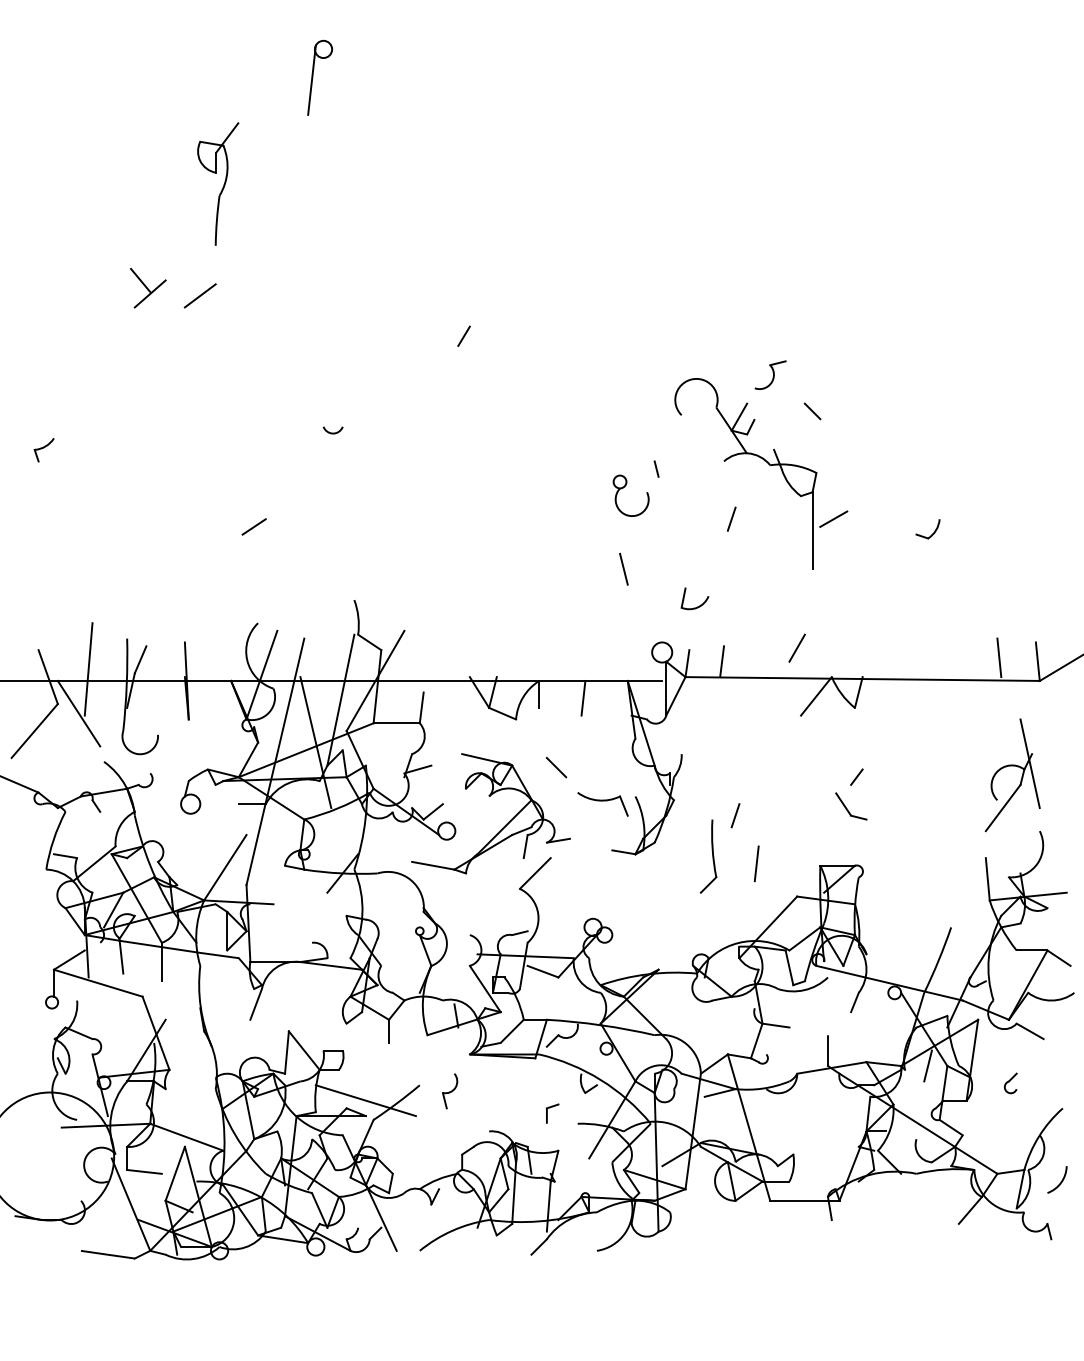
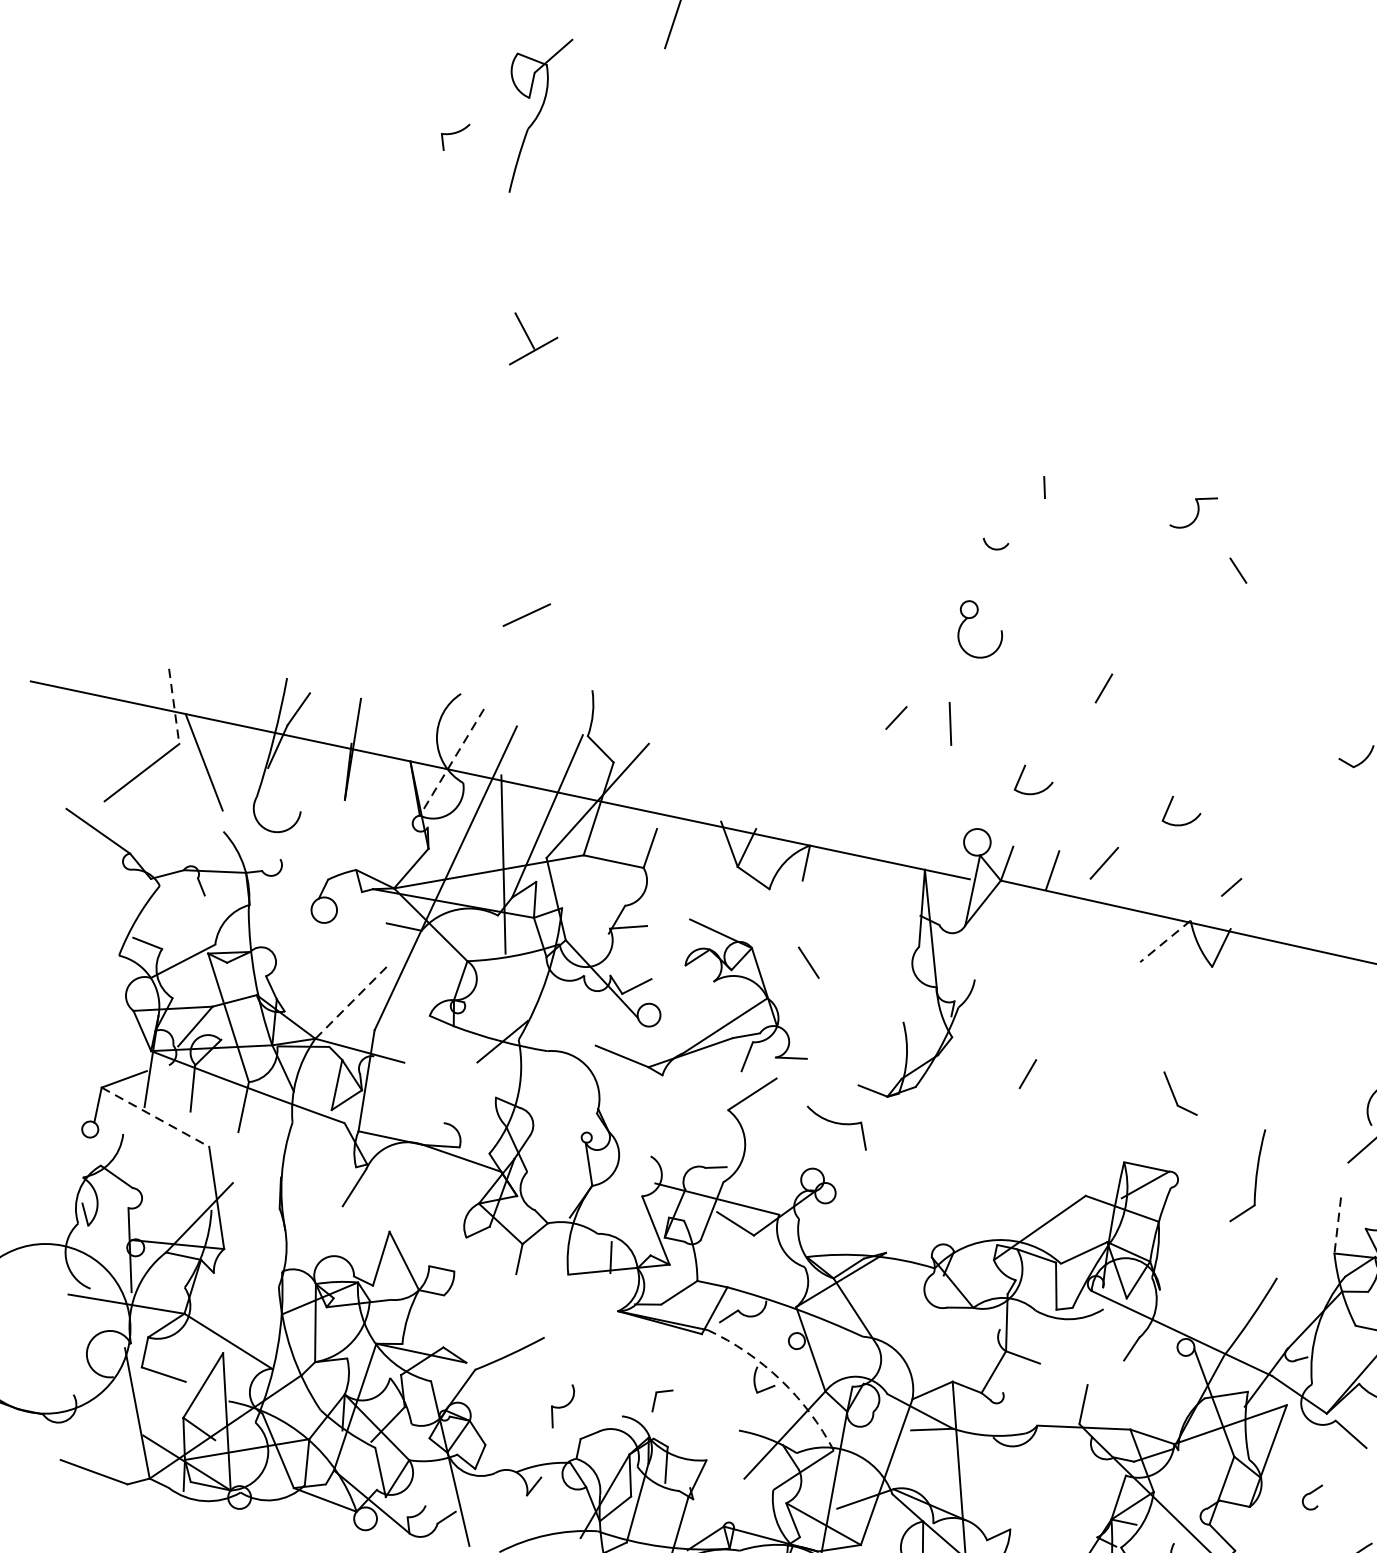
part: (148, 287) -> (533, 342), moved
line: (199, 295) -> (525, 614), moved
line: (463, 335) -> (895, 716), moved
arc: (332, 432) -> (993, 547), moved
part: (43, 450) -> (453, 137), moved
part: (769, 465) -> (1167, 629), removed
line: (656, 468) -> (1044, 486), moved
line: (253, 526) -> (481, 567), removed
part: (814, 604) -> (1188, 821), added
line: (796, 647) -> (1103, 862), moved
line: (88, 669) -> (228, 707), removed
line: (261, 675) -> (451, 762), solid -> dashed
line: (48, 677) -> (174, 707), solid -> dashed
line: (816, 696) -> (1165, 941), solid -> dashed
line: (583, 697) -> (862, 879), removed
line: (856, 776) -> (1231, 886), moved
part: (602, 804) -> (836, 1128), moved
part: (708, 856) -> (1250, 1176), moved
line: (756, 863) -> (1042, 1141), removed
line: (225, 867) -> (352, 1001), solid -> dashed
line: (987, 879) -> (1337, 1225), solid -> dashed
line: (98, 983) -> (155, 1117), solid -> dashed
line: (927, 1065) -> (1208, 1450), removed
arc: (600, 1079) -> (780, 1379), solid -> dashed
part: (450, 1091) -> (562, 1406), moved
line: (365, 1100) -> (470, 1342), removed
part: (552, 1113) -> (662, 1400), moved

